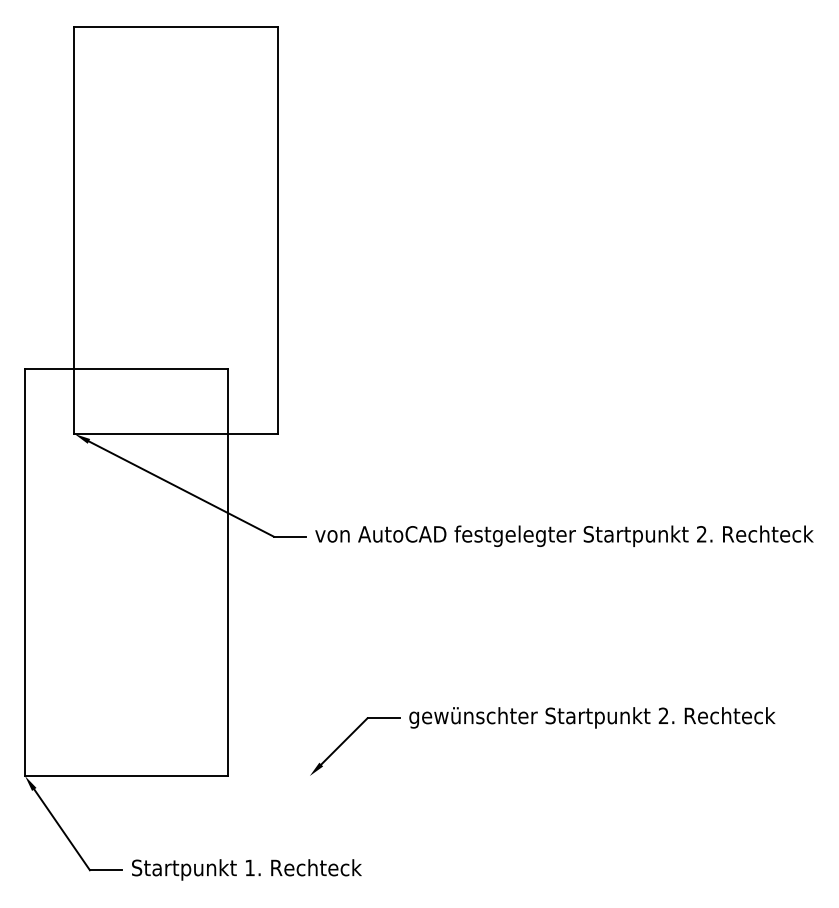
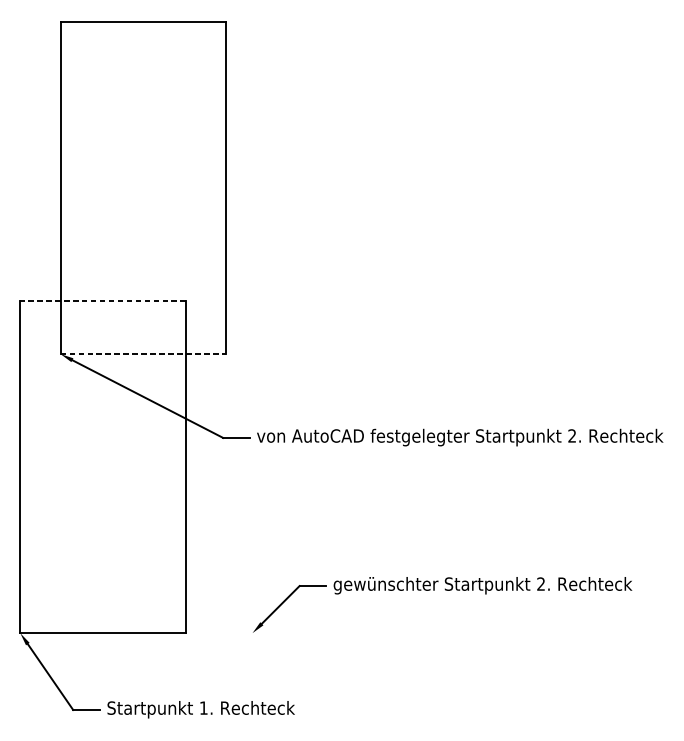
line: (126, 369) -> (103, 301), solid -> dashed
line: (176, 433) -> (143, 353), solid -> dashed

